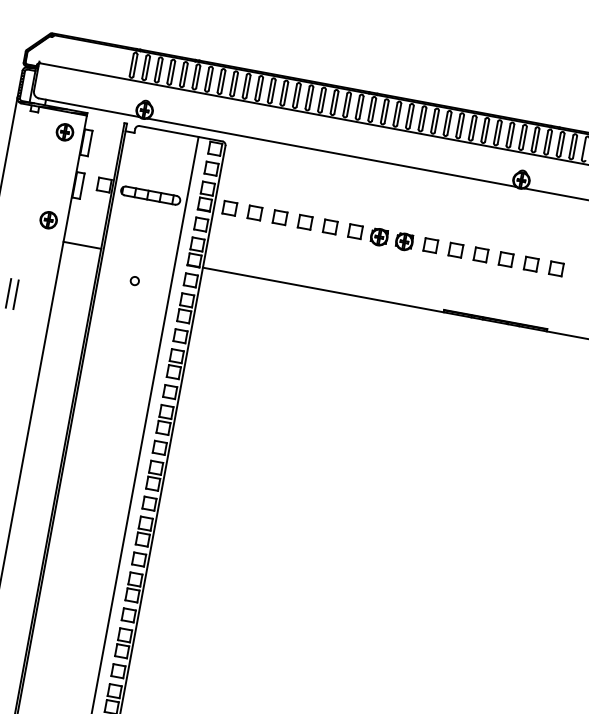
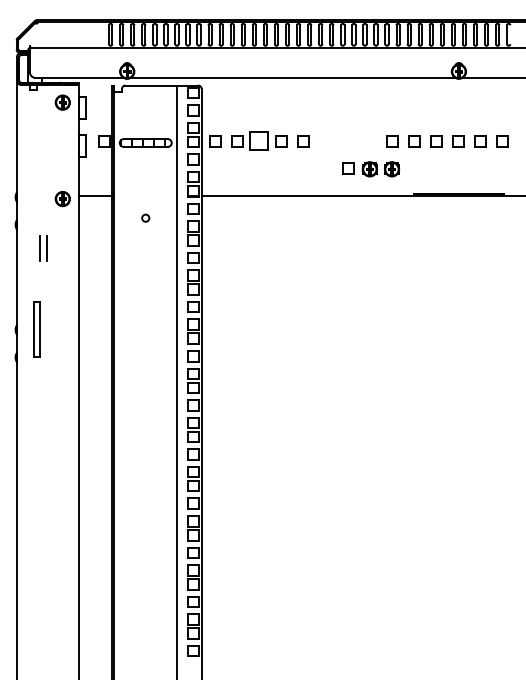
part: (280, 217) -> (259, 141), size x1.6
part: (48, 220) -> (62, 199), moved
part: (381, 237) -> (371, 169), moved

